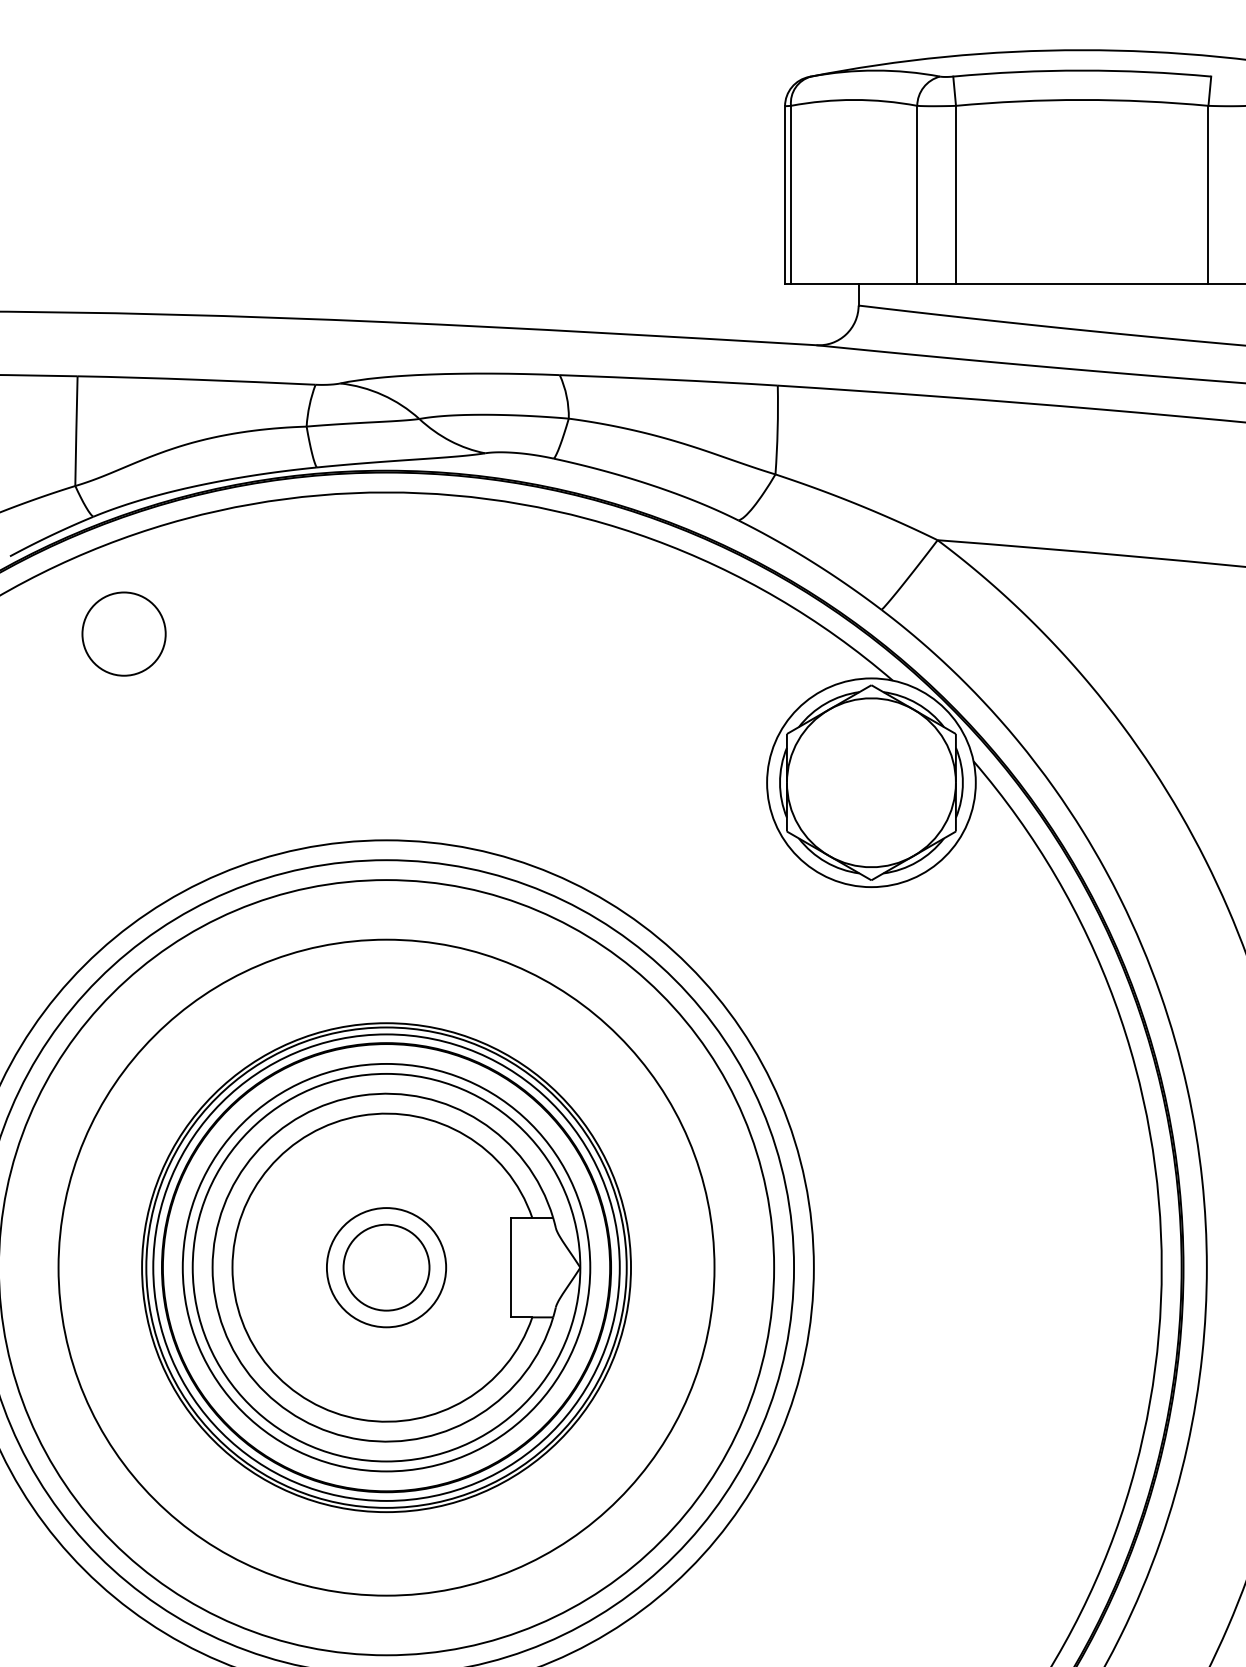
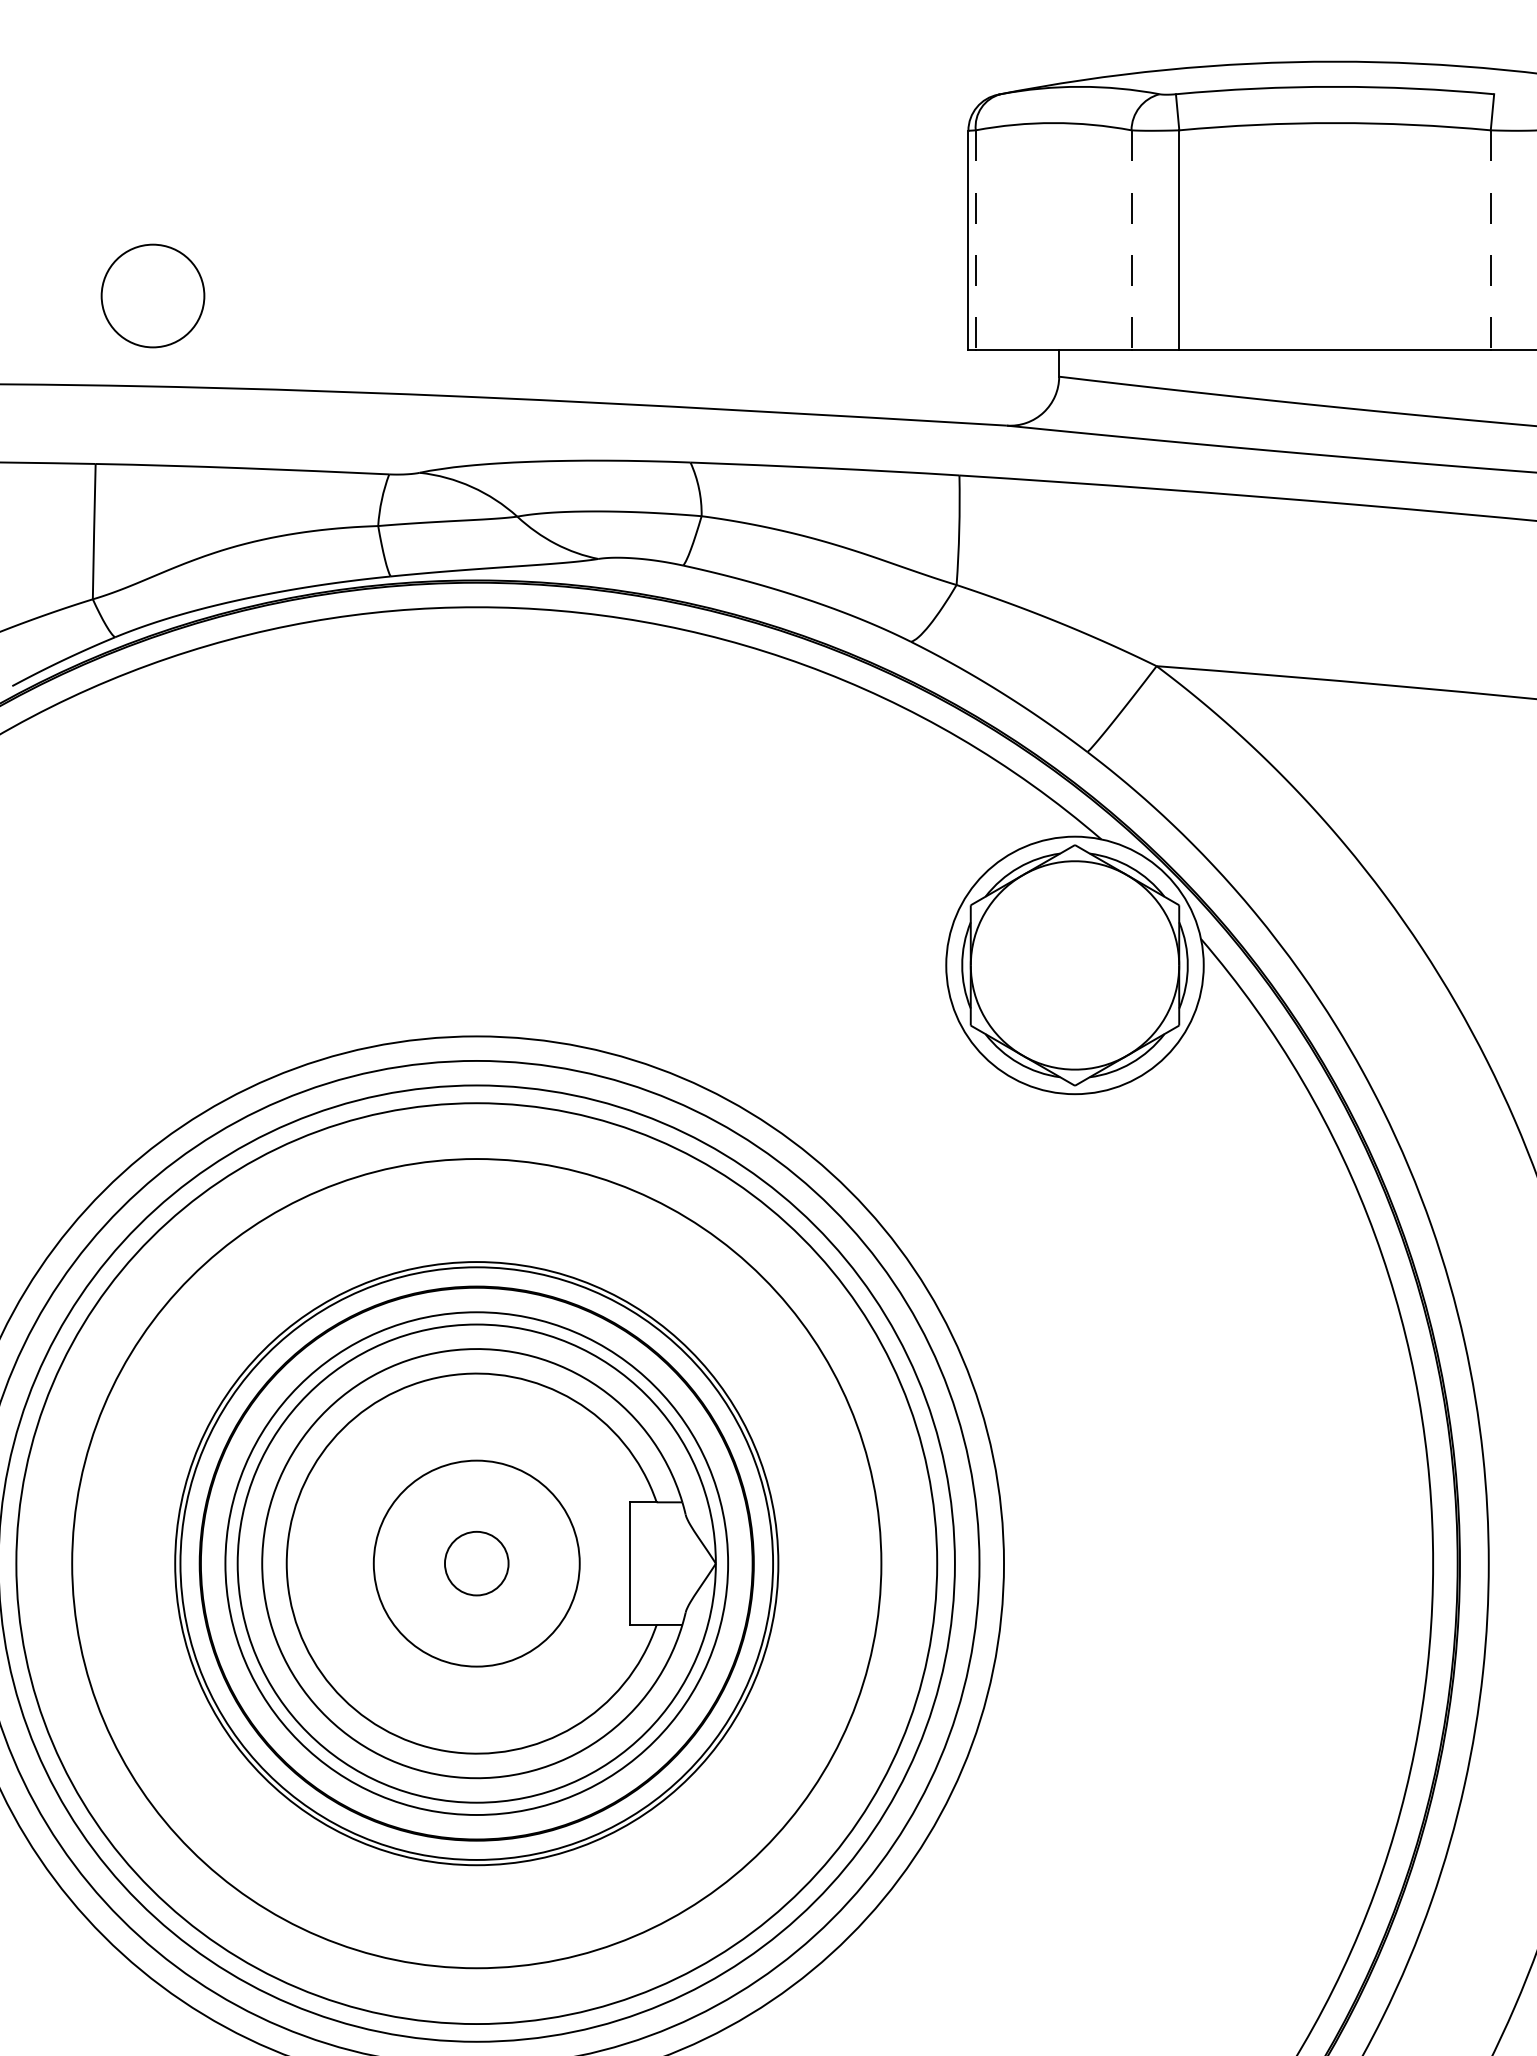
line: (790, 195) -> (975, 240), solid -> dashed
line: (917, 195) -> (1131, 240), solid -> dashed
line: (1208, 195) -> (1490, 240), solid -> dashed
circle: (123, 633) -> (152, 295), moved
circle: (386, 1267) -> (476, 1563), size x0.6
circle: (386, 1267) -> (476, 1563), size x1.4
circle: (386, 1267) -> (476, 1563), size x1.6

